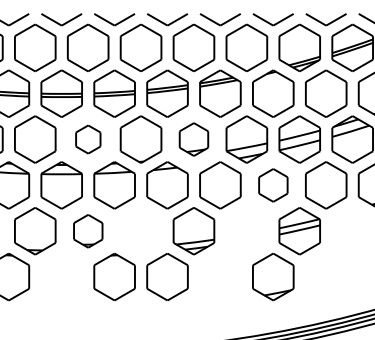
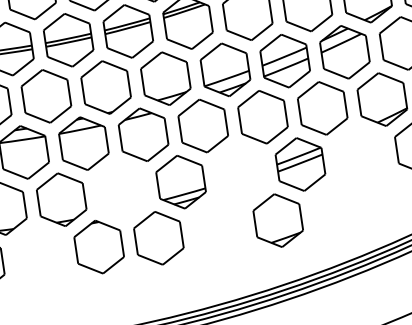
part: (88, 139) -> (46, 96), size x1.67
part: (193, 139) -> (165, 78), size x1.43
part: (273, 185) -> (263, 117), size x1.43
part: (88, 231) -> (62, 200), size x1.43

